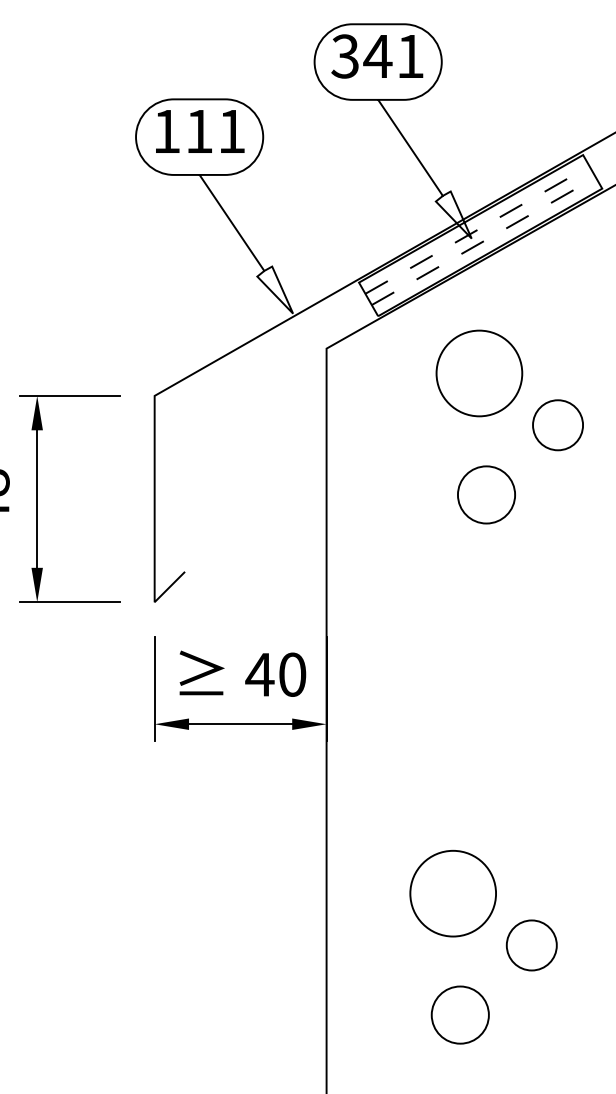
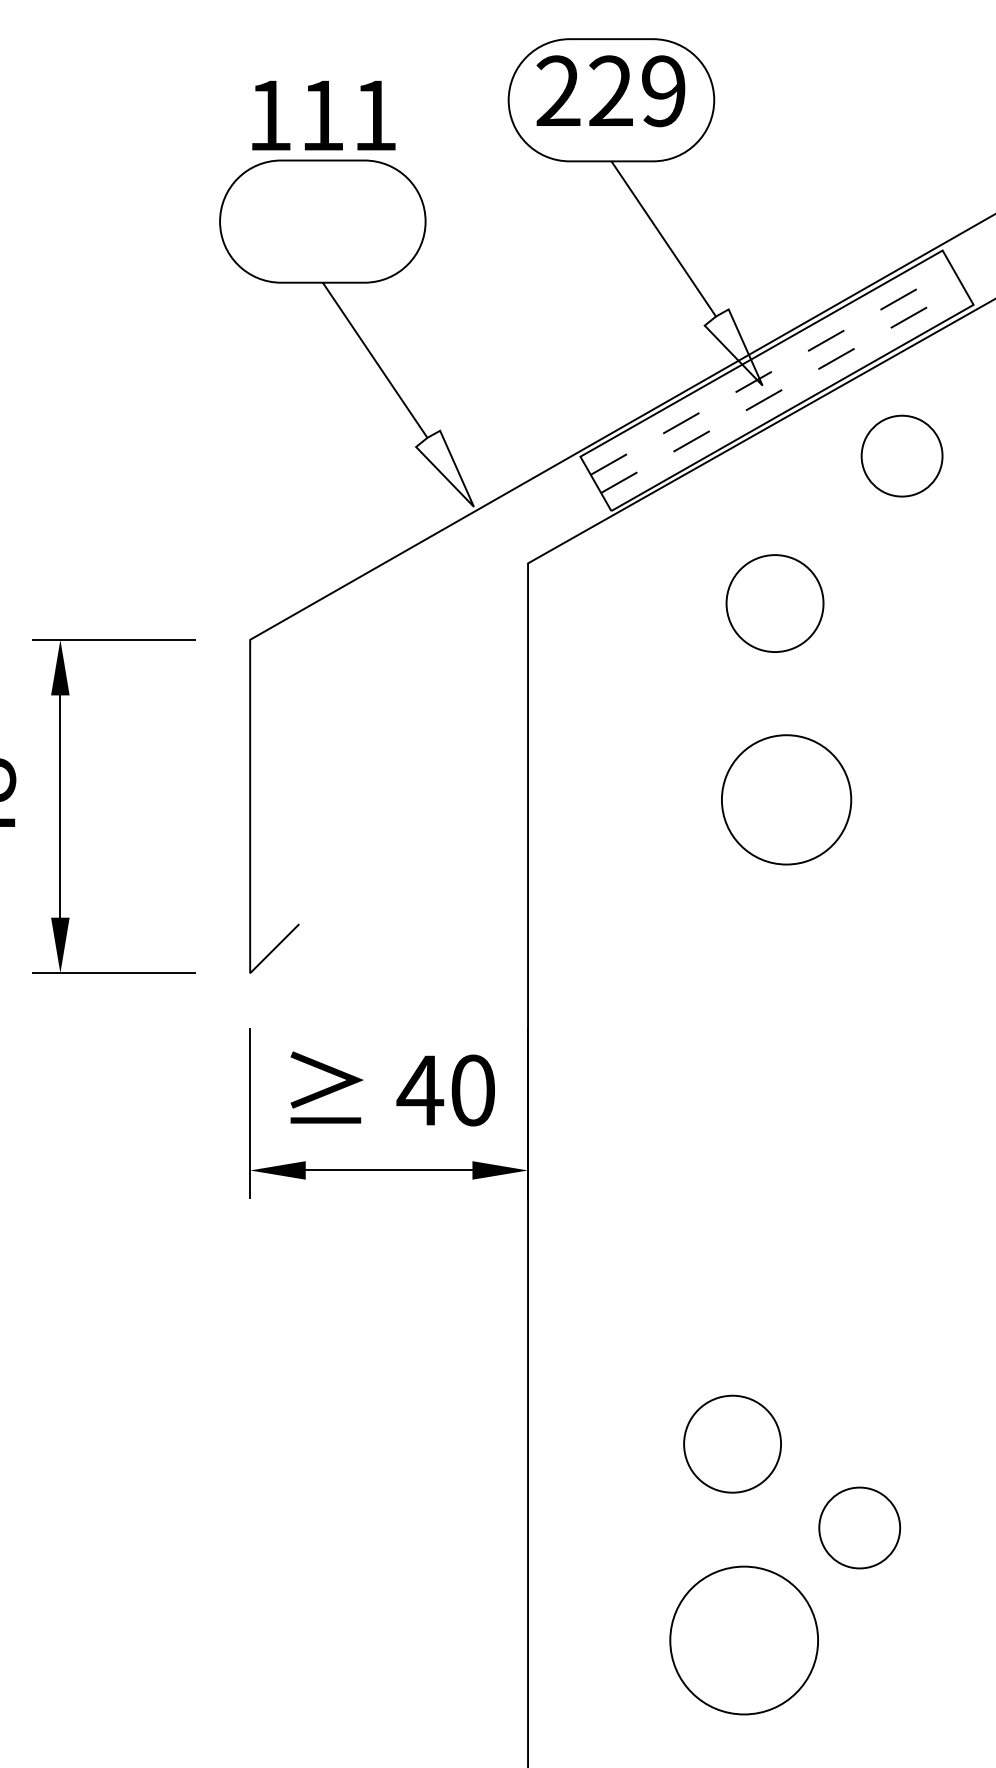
text: (377, 56) -> (610, 91), 341 -> 229
text: (200, 131) -> (324, 115), moved
circle: (479, 373) -> (775, 603), size x0.7
circle: (557, 425) -> (901, 456), moved
circle: (486, 494) -> (786, 799), size x1.4
circle: (452, 893) -> (731, 1444), size x0.7
circle: (459, 1014) -> (742, 1639), size x1.6

